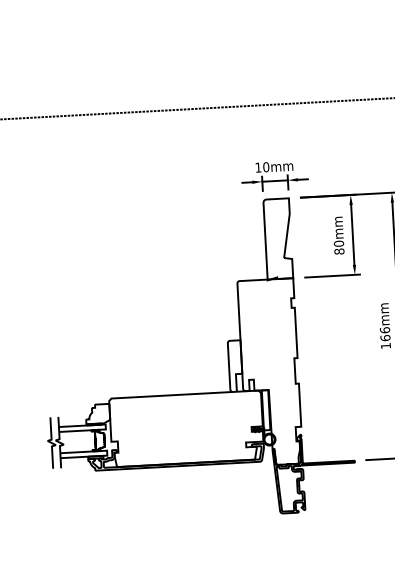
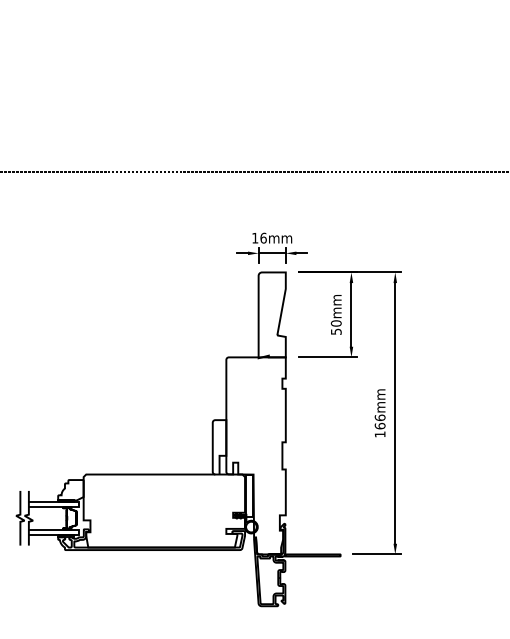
text: (266, 166) -> (263, 237), 10mm -> 16mm
text: (338, 251) -> (335, 331), 80mm -> 50mm

